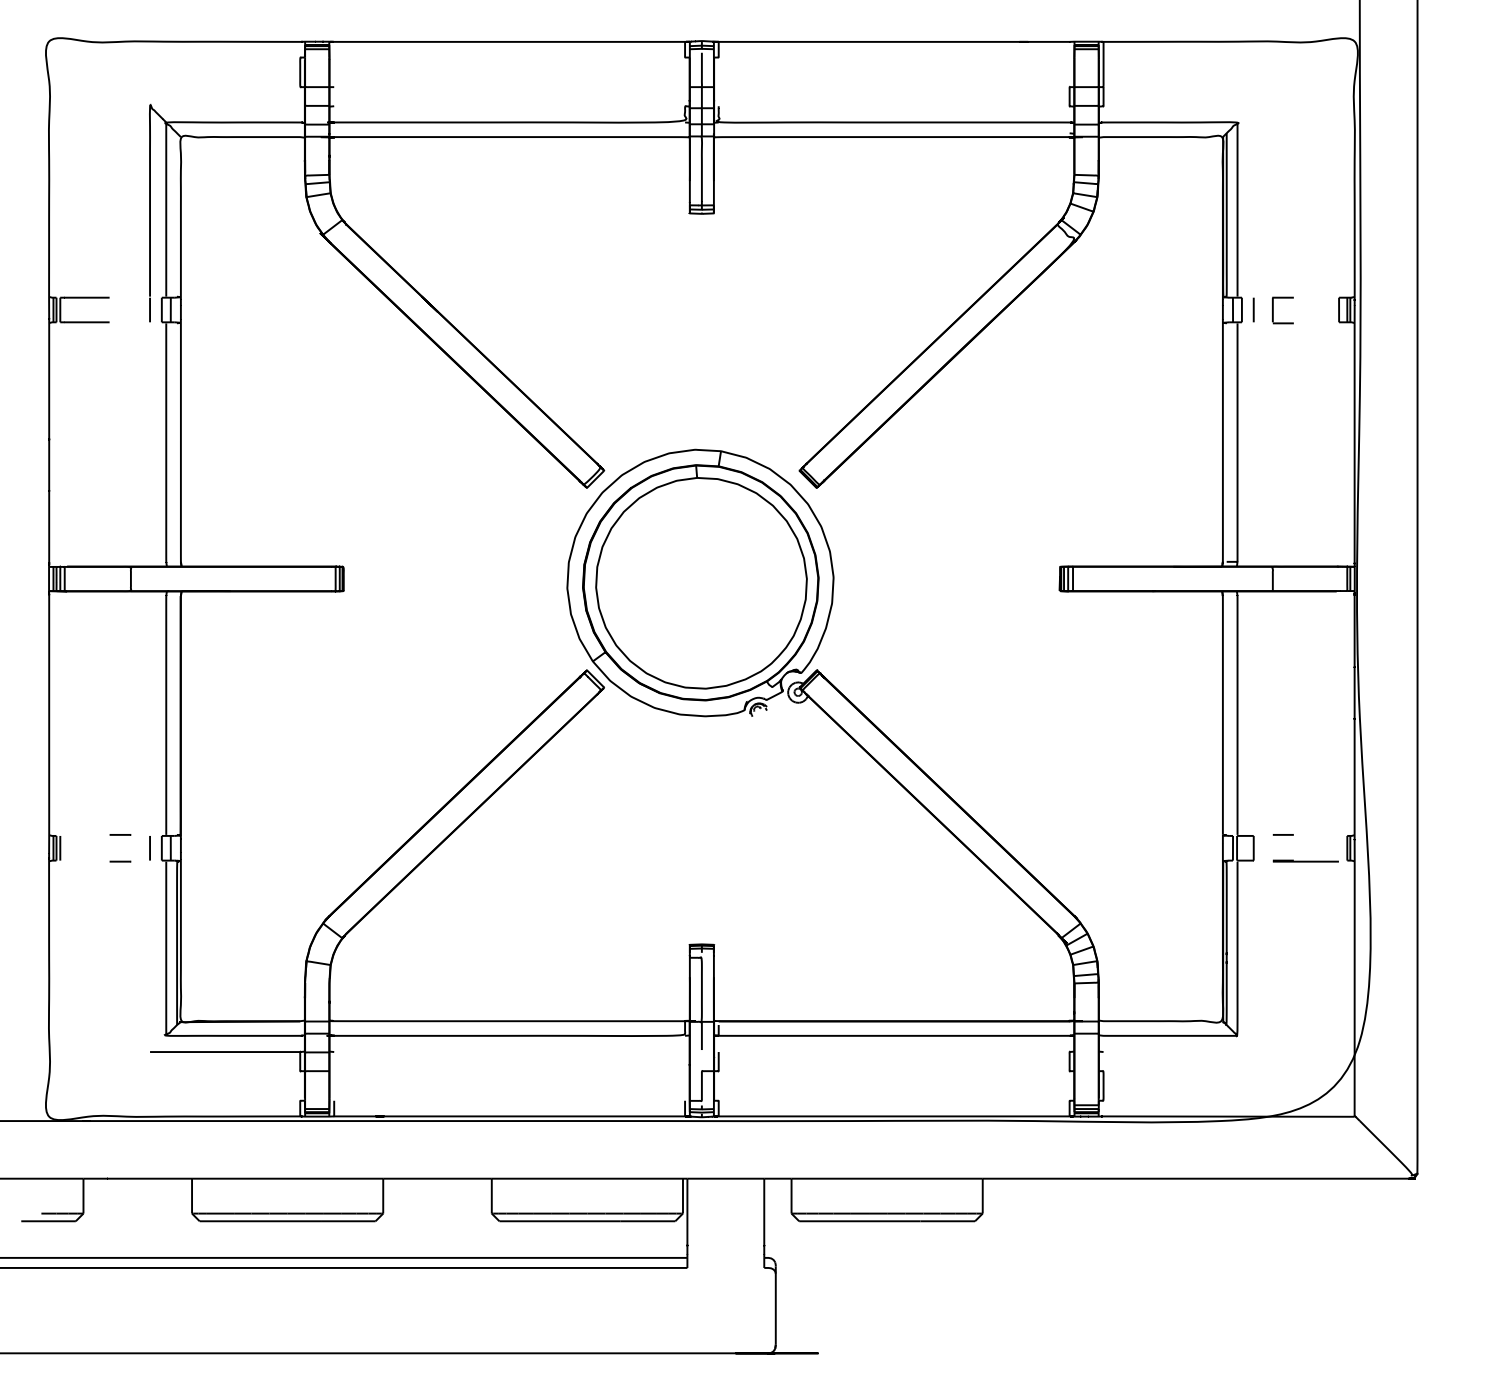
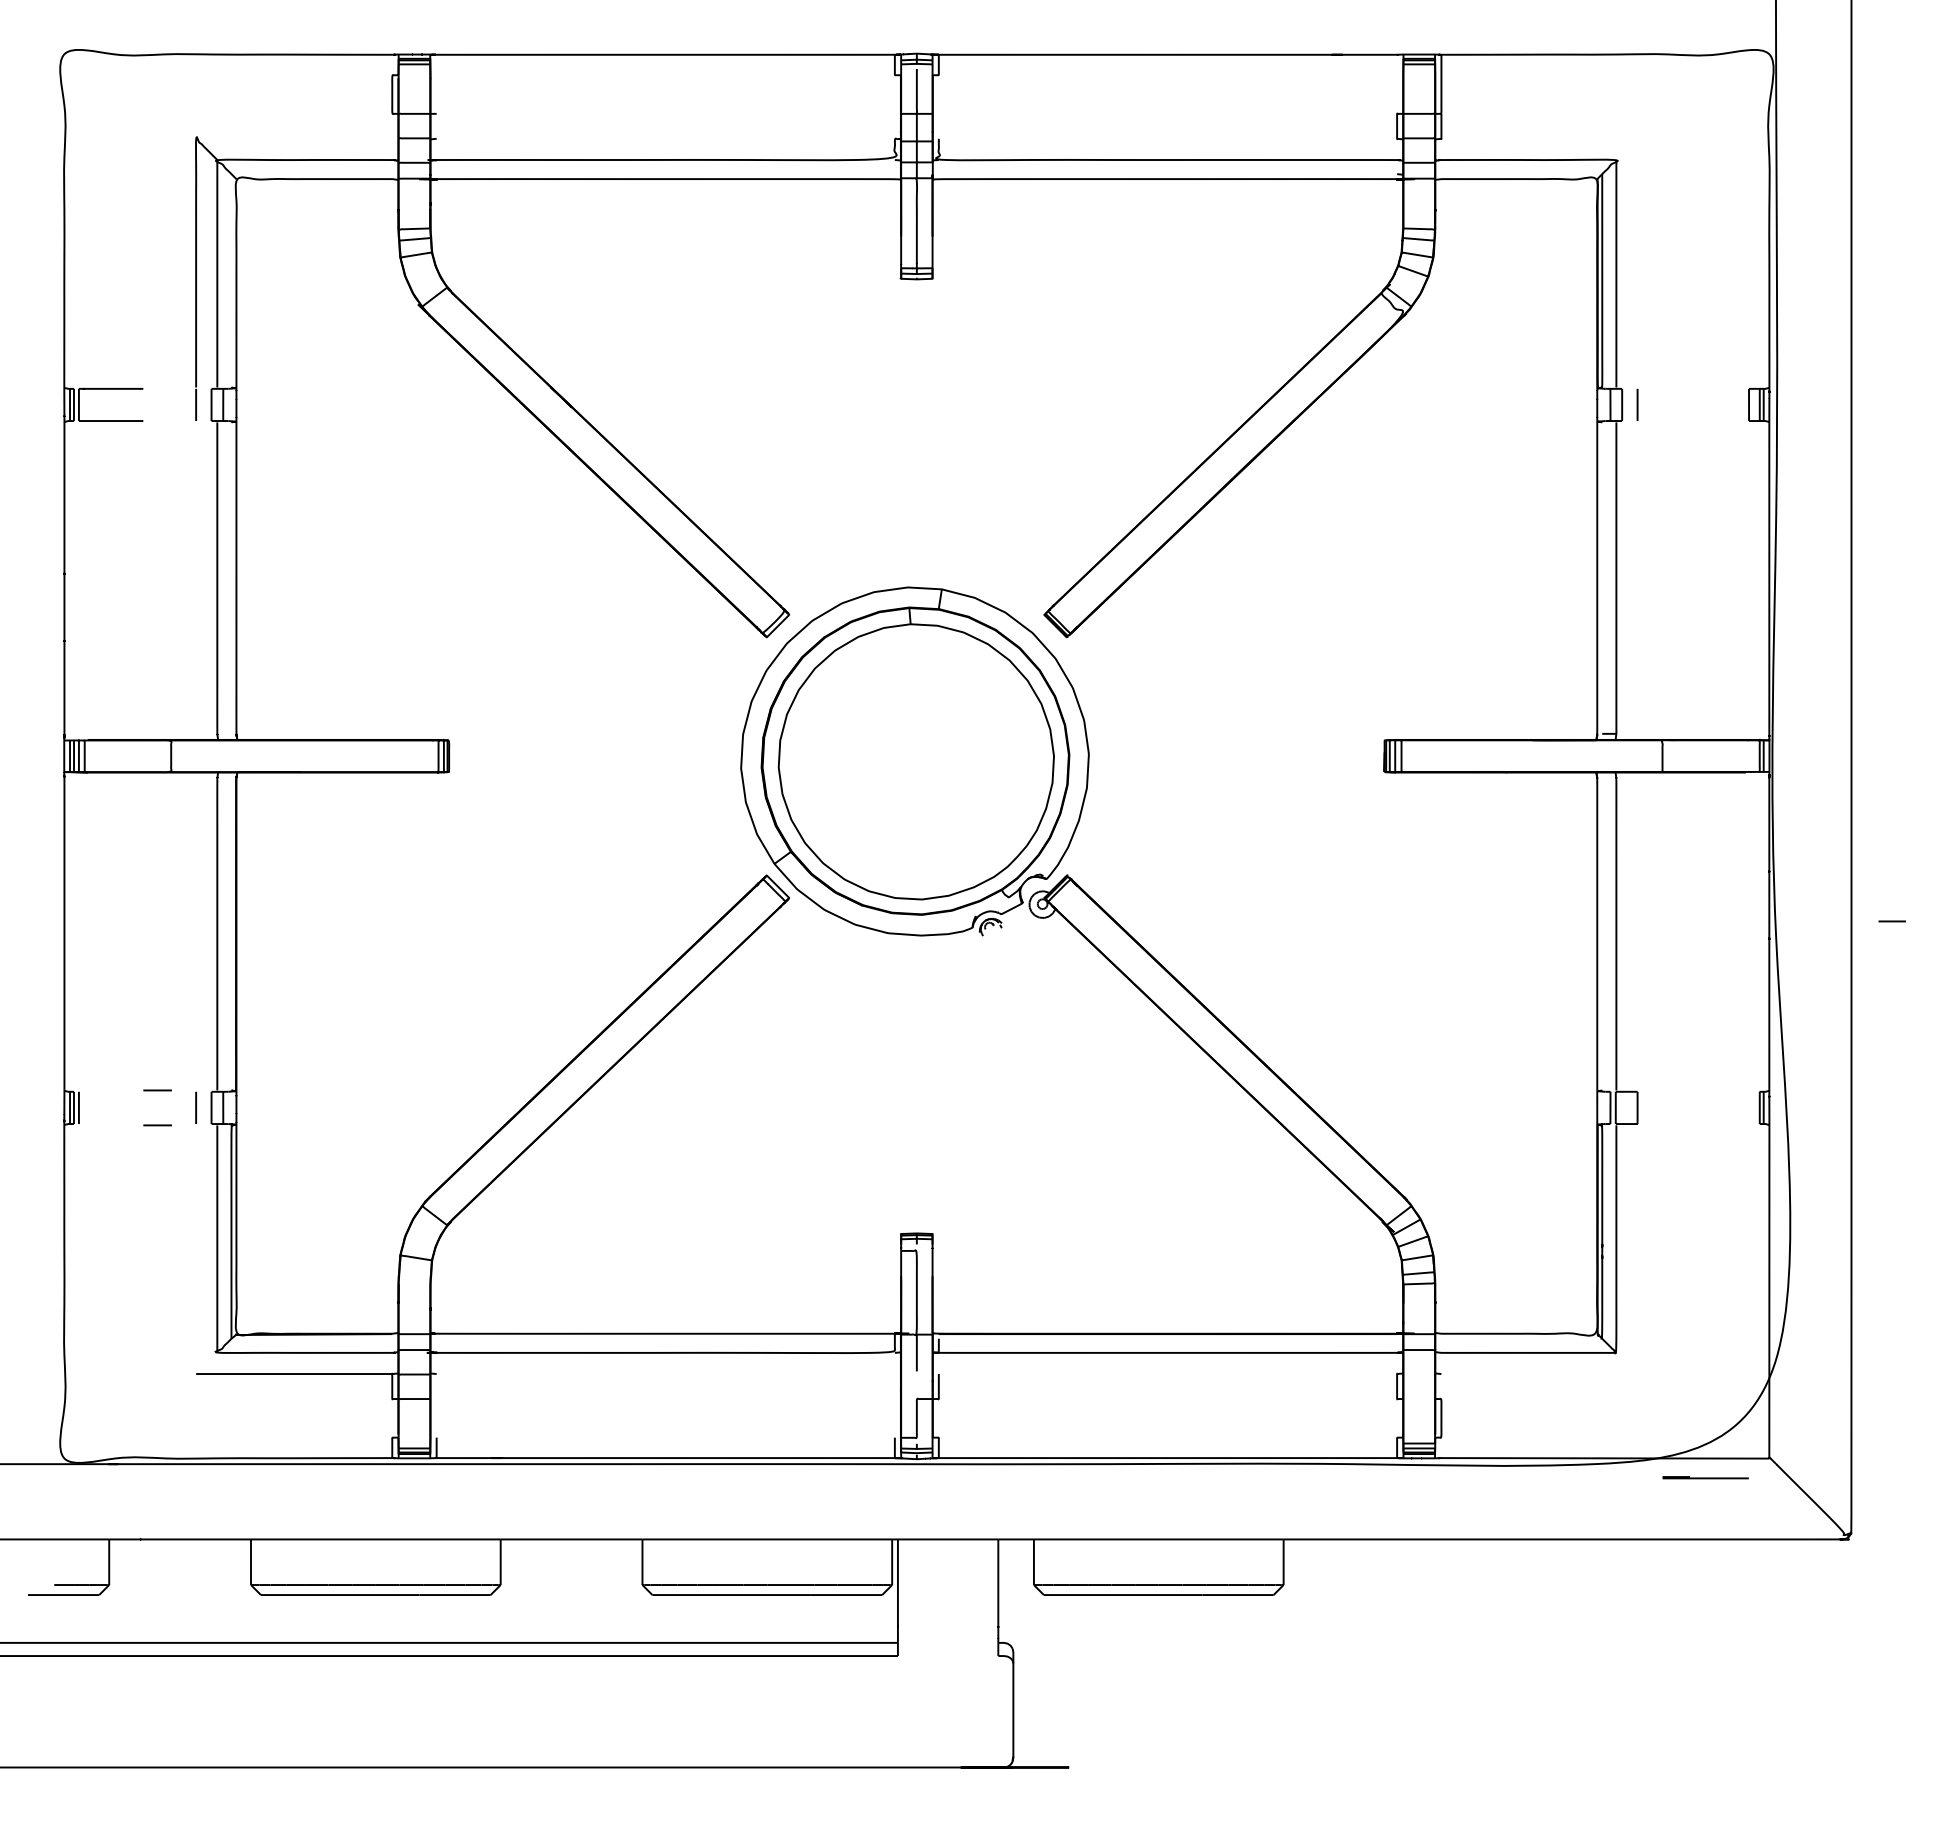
part: (1273, 310) -> (1663, 405), removed
line: (1282, 834) -> (1891, 921), moved
line: (1305, 860) -> (1705, 1477), moved

